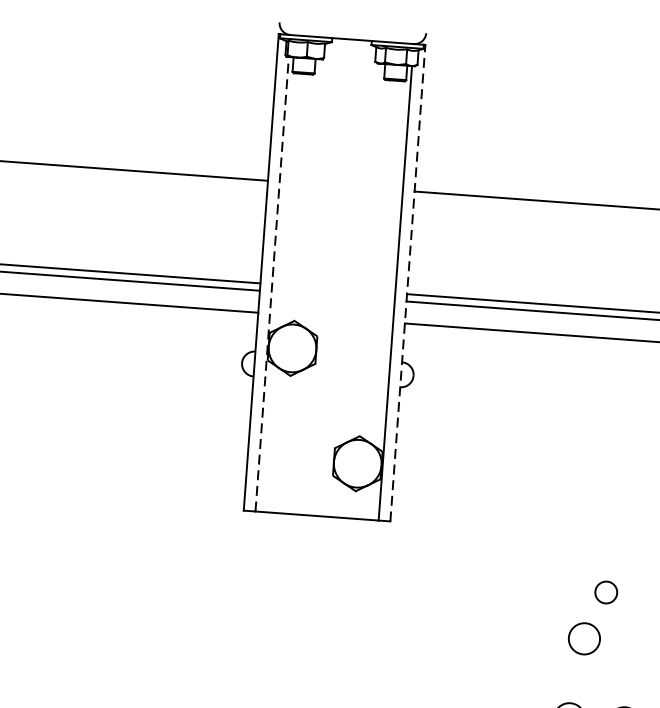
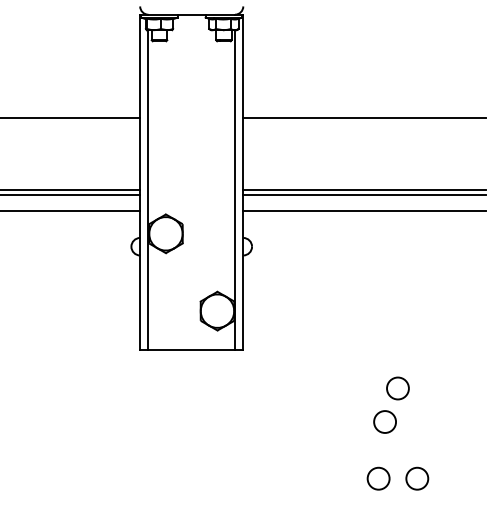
line: (408, 283) -> (243, 182), dashed -> solid
line: (272, 284) -> (148, 190), dashed -> solid
circle: (605, 592) -> (397, 388), size x1.43

